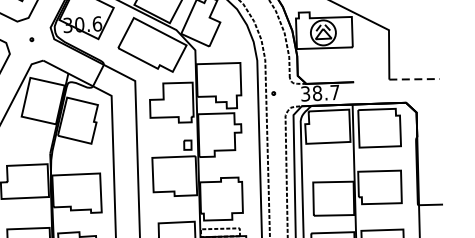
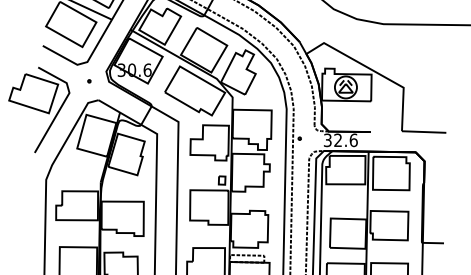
line: (414, 79) -> (424, 132), dashed -> solid
text: (325, 93) -> (345, 140), 38.7 -> 32.6

